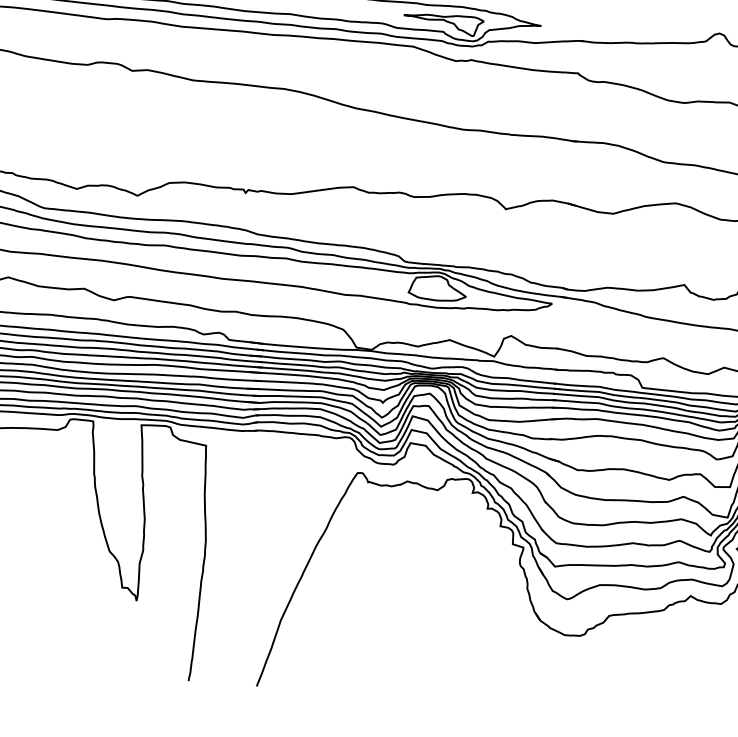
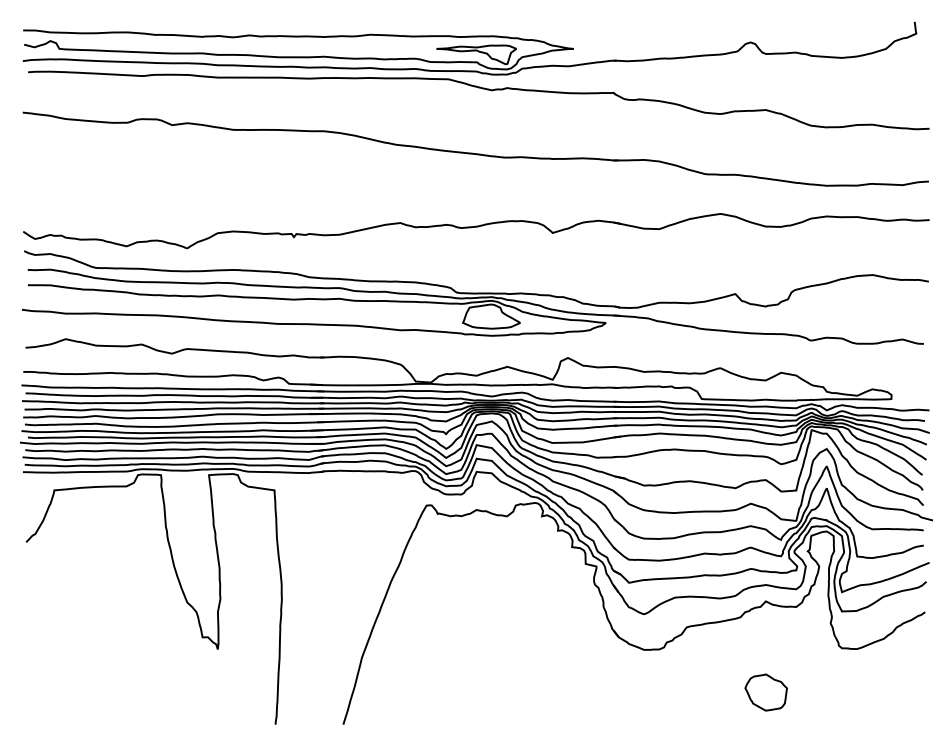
part: (683, 687) -> (765, 692), added

